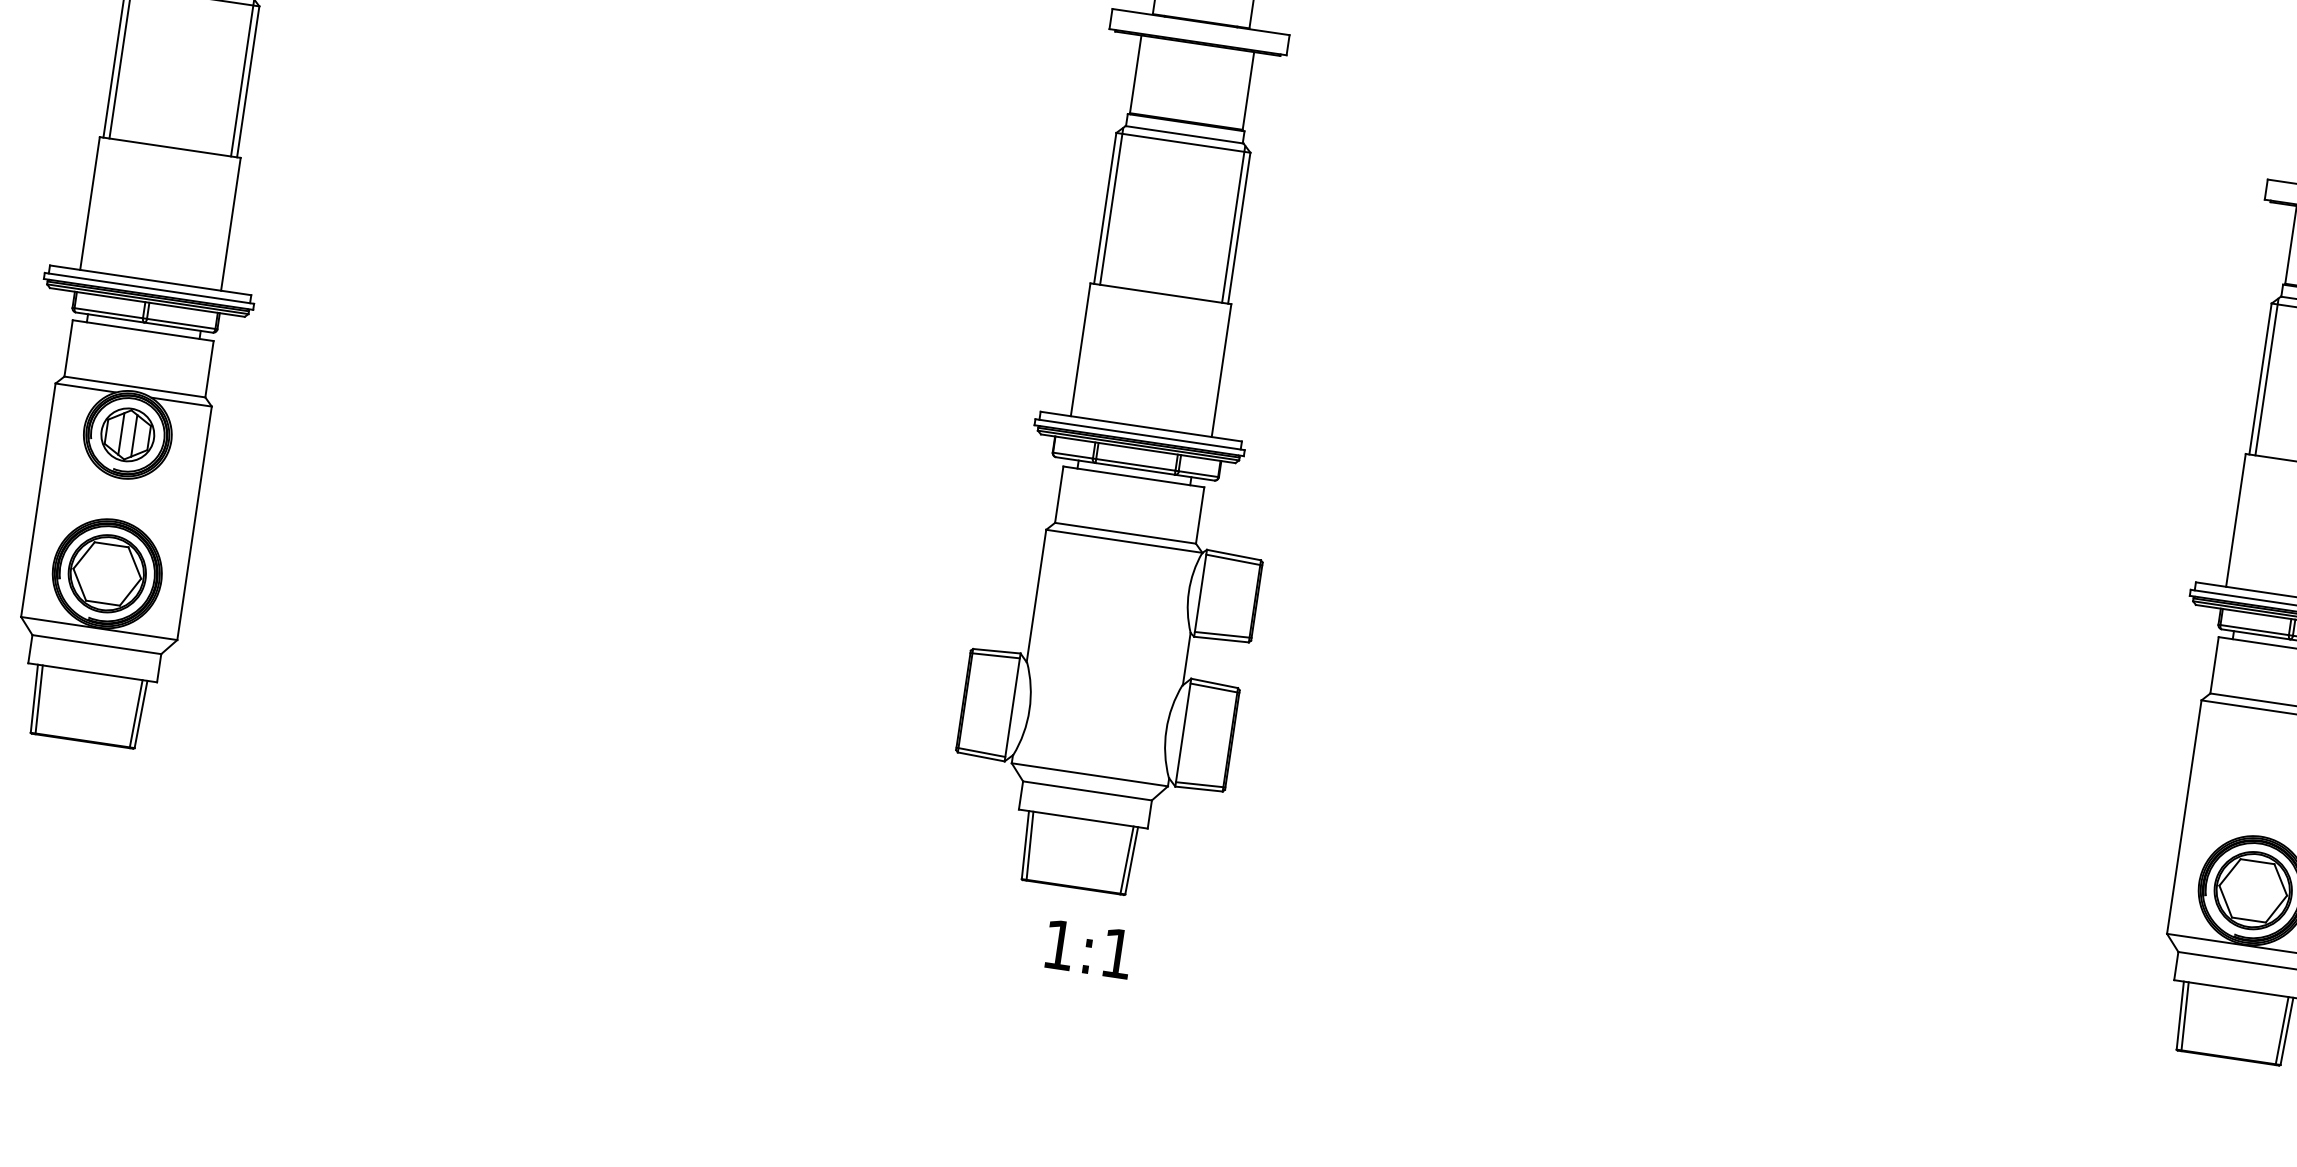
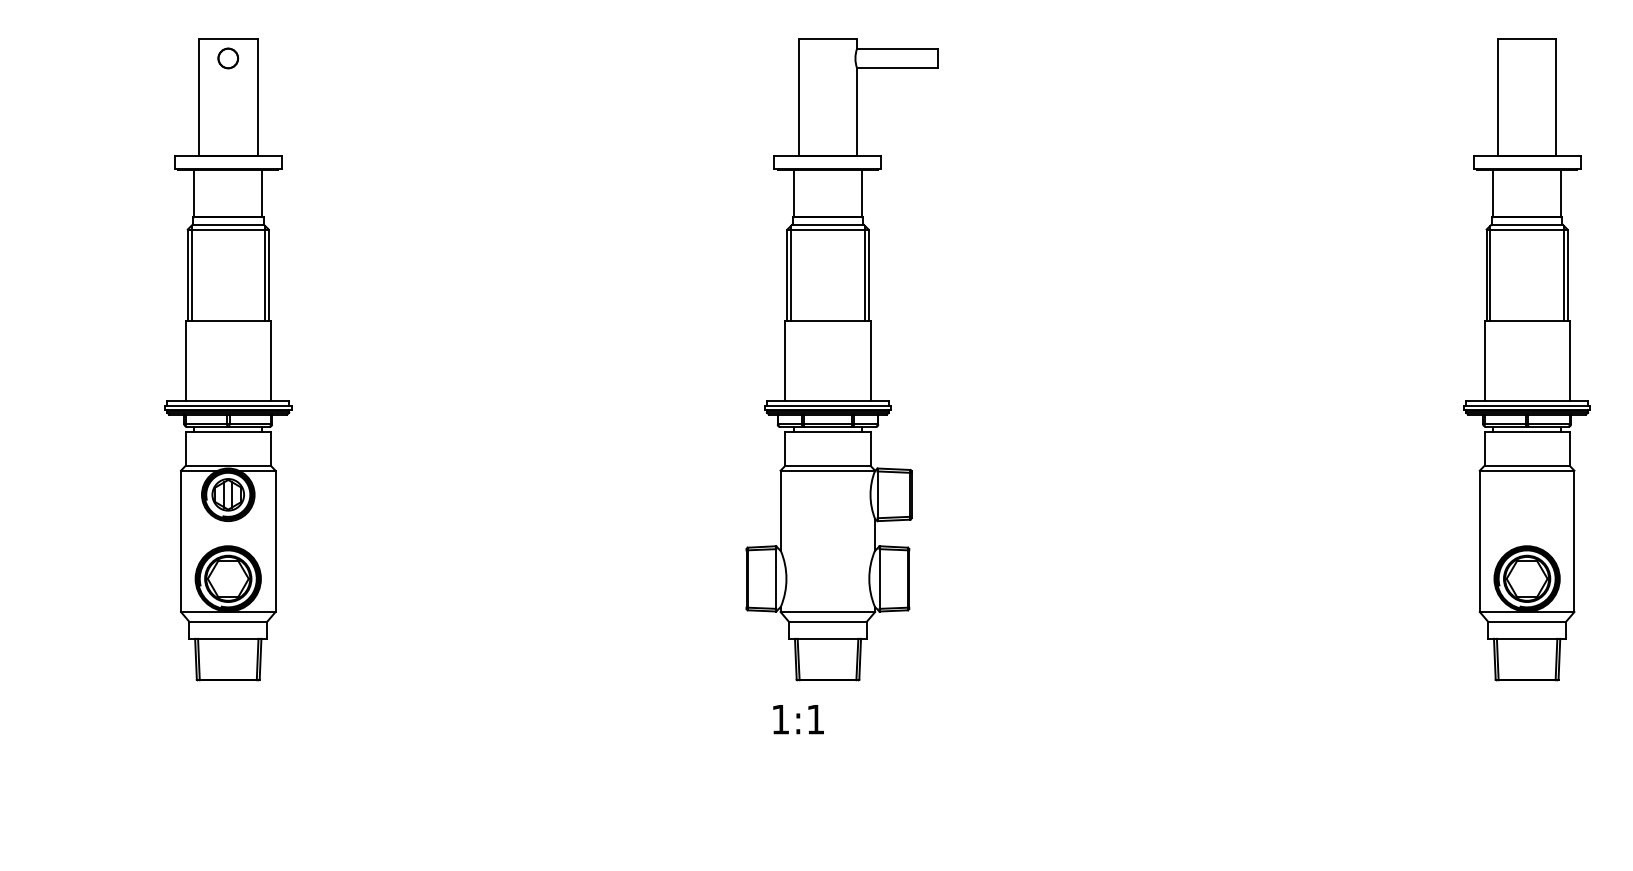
text: (1088, 949) -> (798, 719), moved

